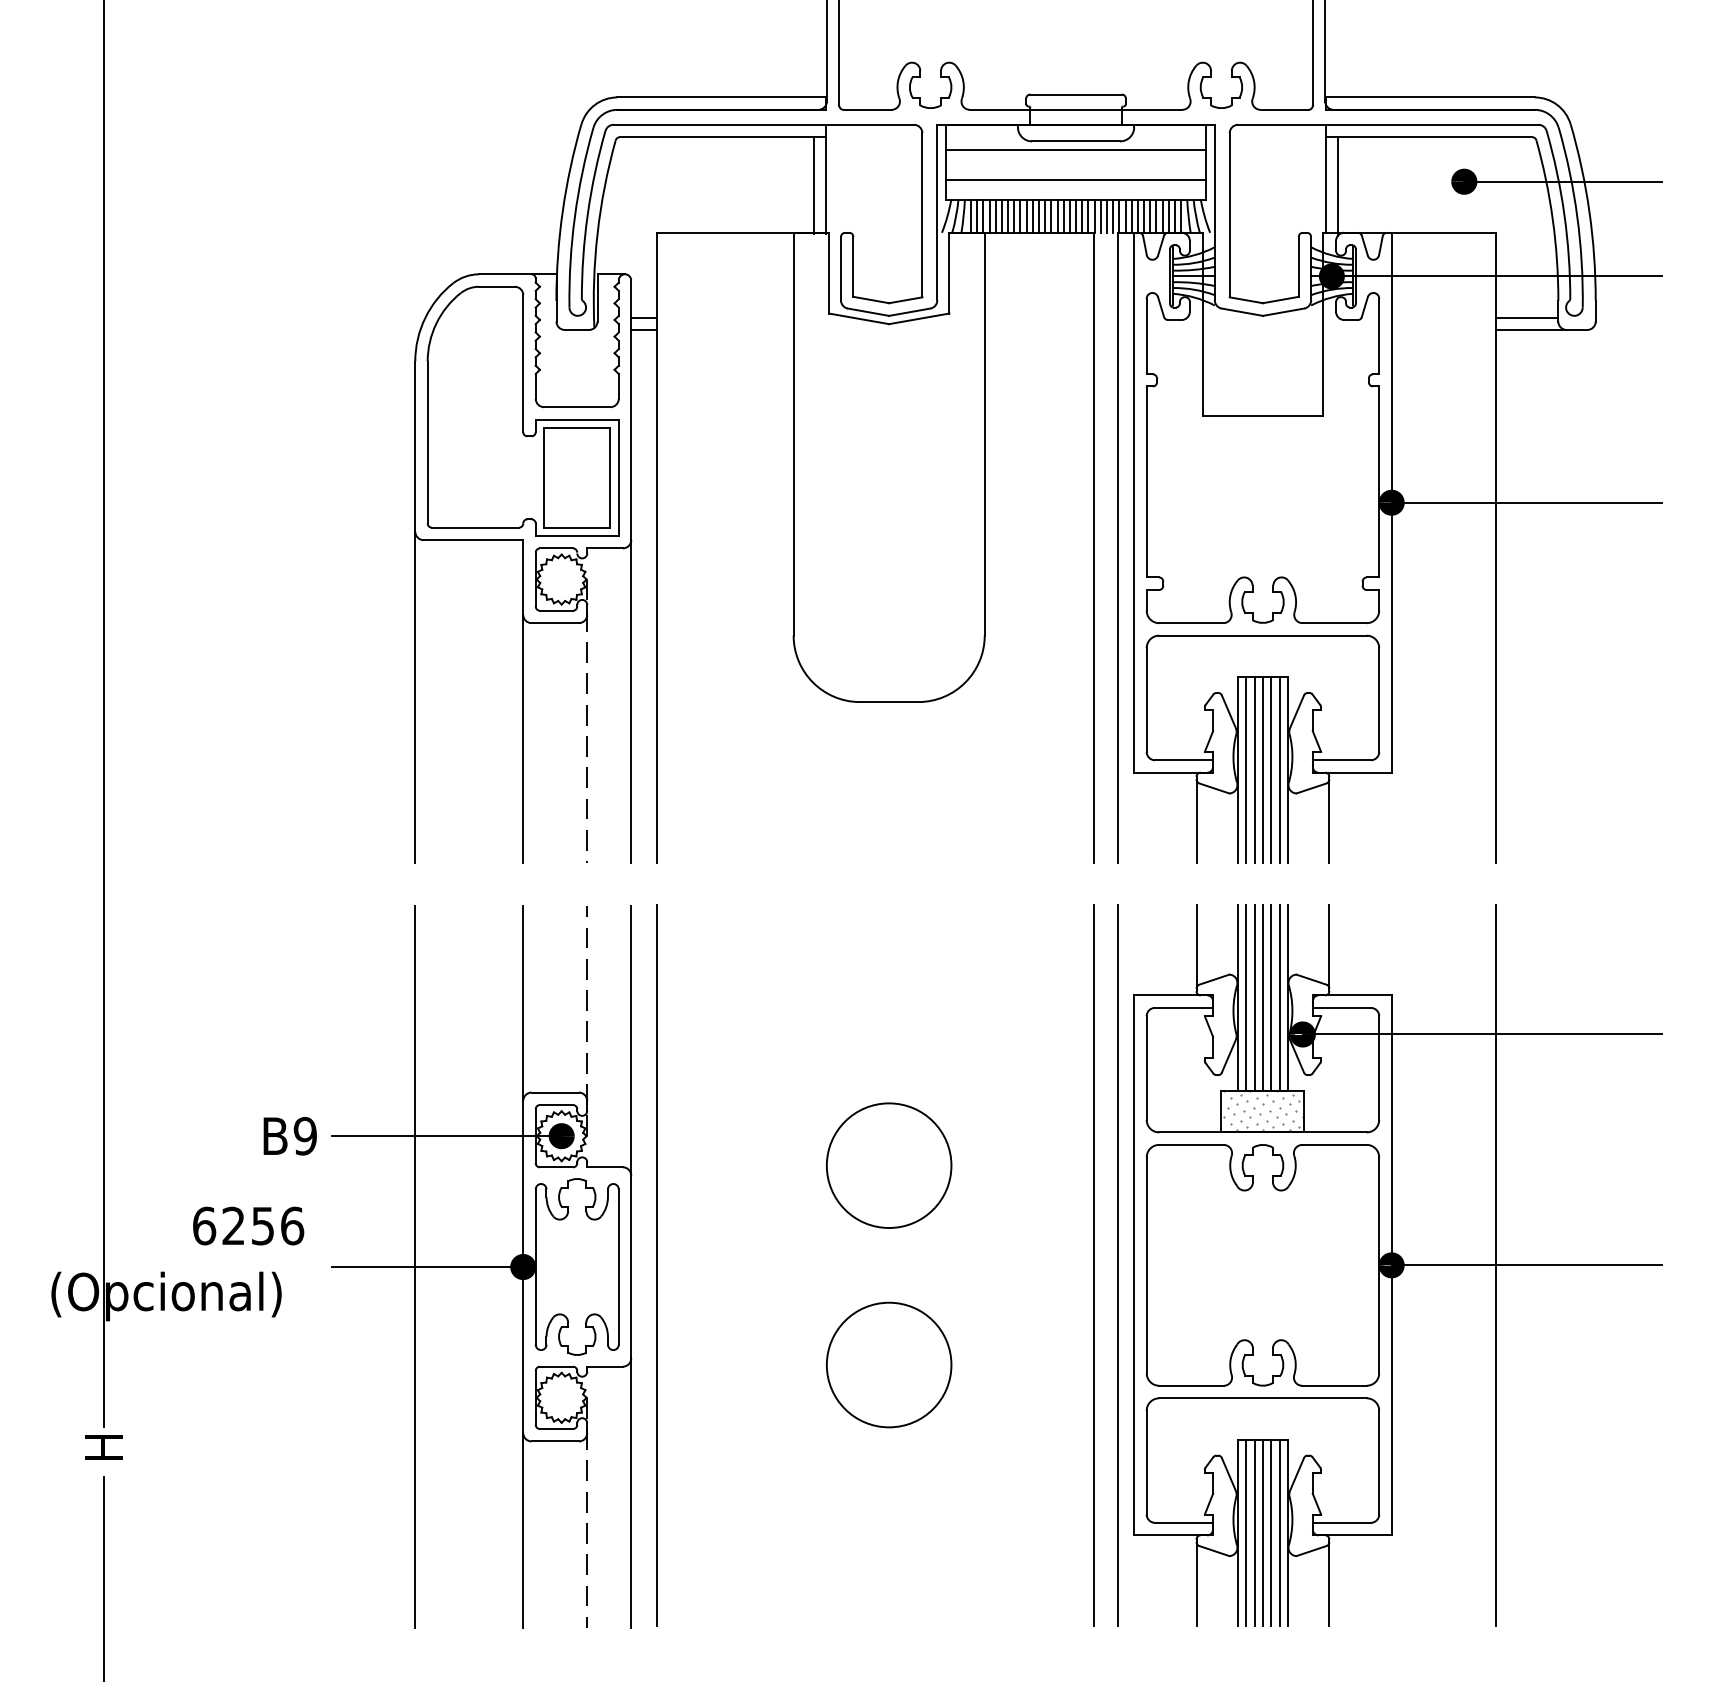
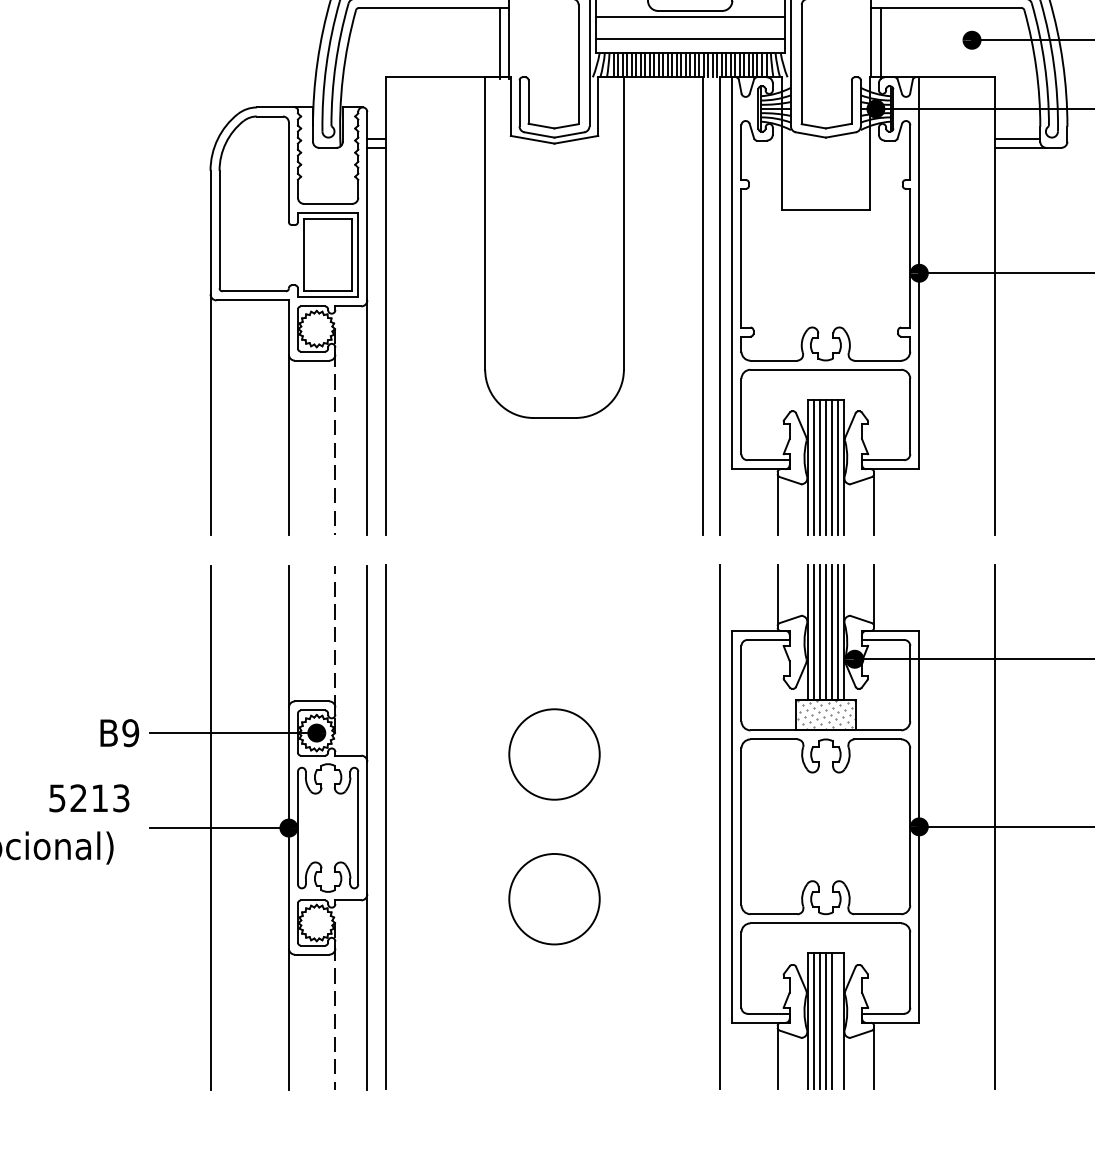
text: (248, 1225) -> (89, 797), 6256 -> 5213
line: (1093, 1264) -> (702, 826), removed
line: (1279, 1532) -> (837, 1020), removed

